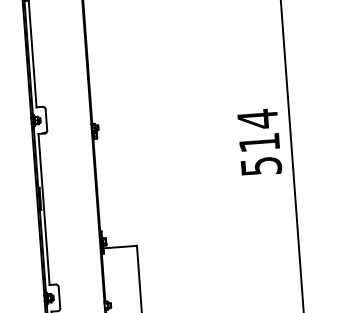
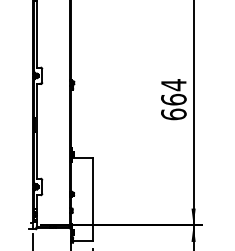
text: (259, 153) -> (173, 106), 514 -> 664

